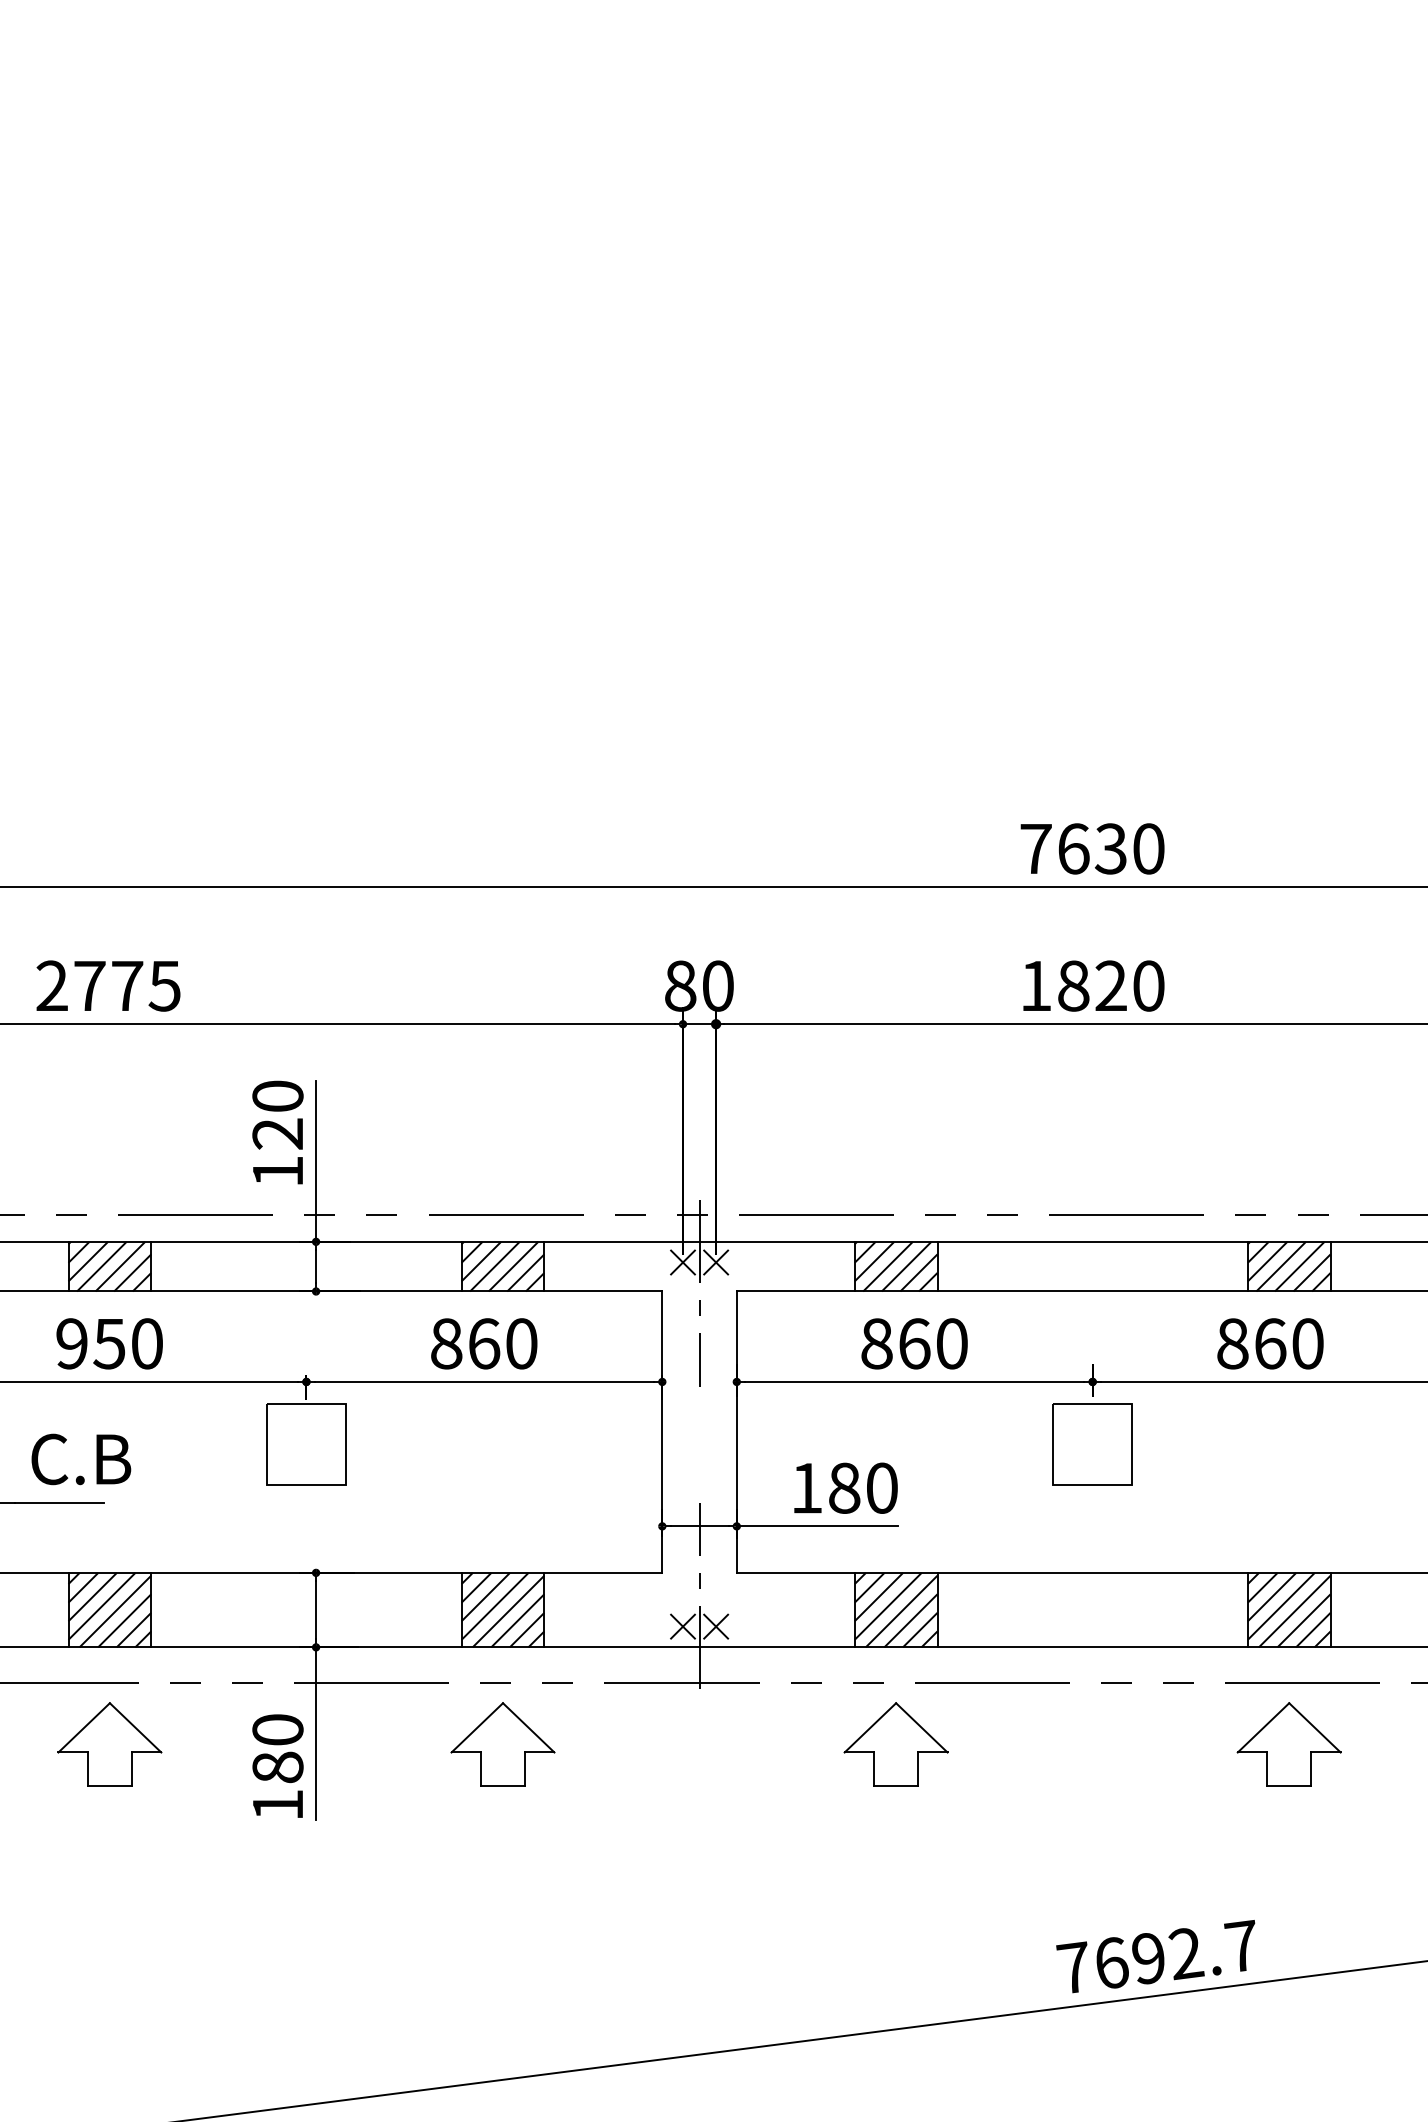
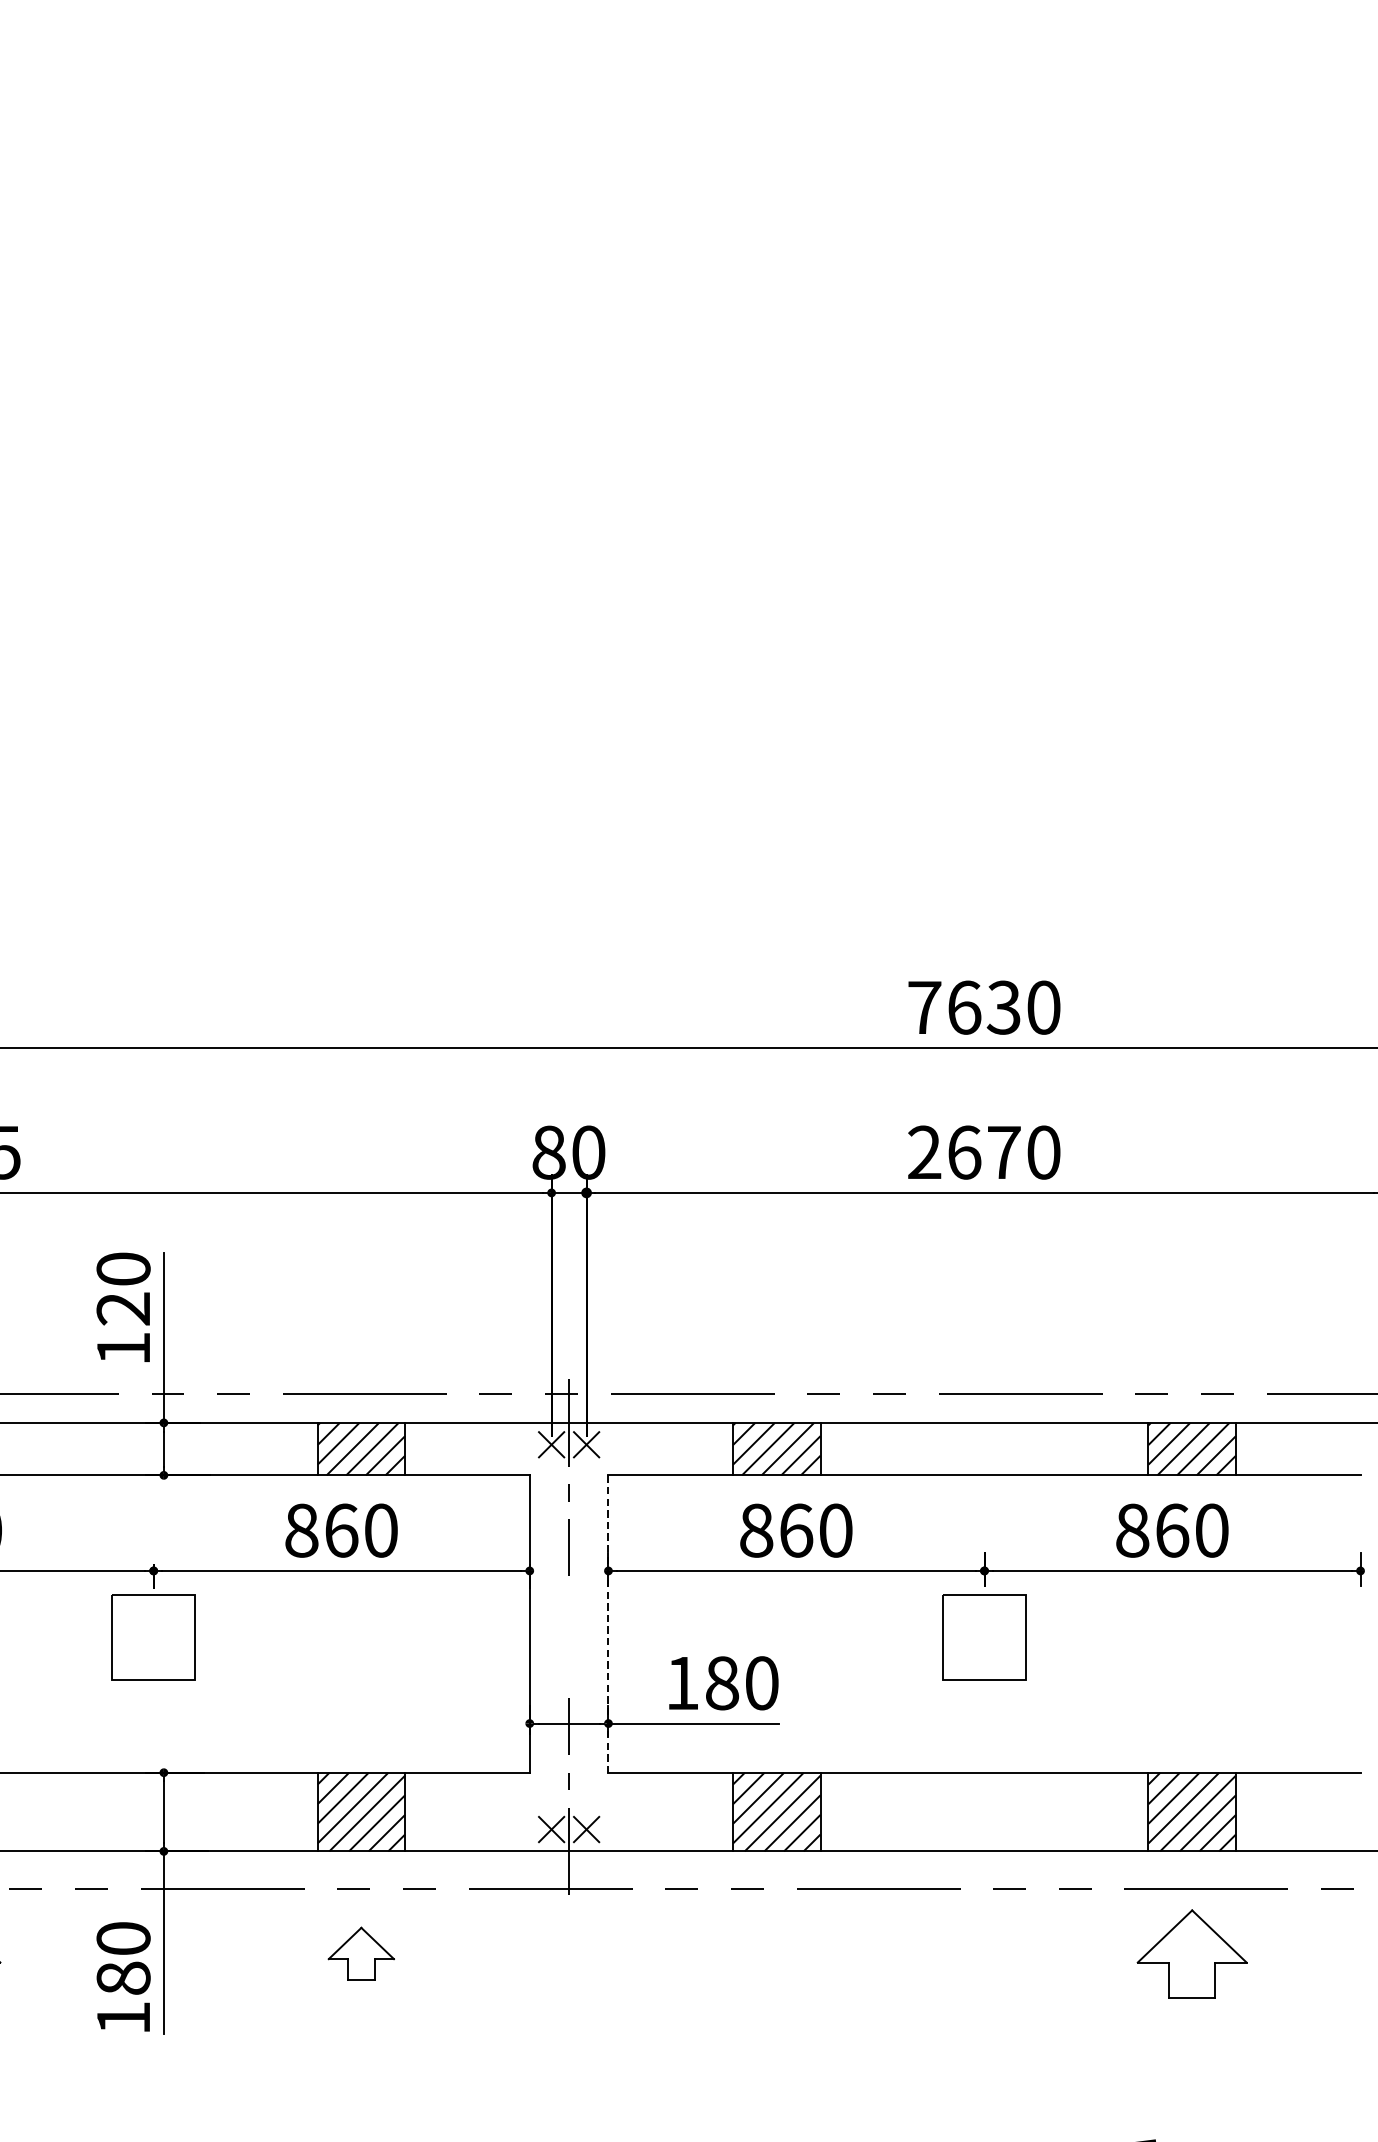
text: (1073, 985) -> (964, 1152), 1820 -> 2670
line: (736, 1432) -> (608, 1624), solid -> dashed
part: (502, 1744) -> (360, 1954), size x0.6
part: (895, 1744) -> (776, 1954), removed

